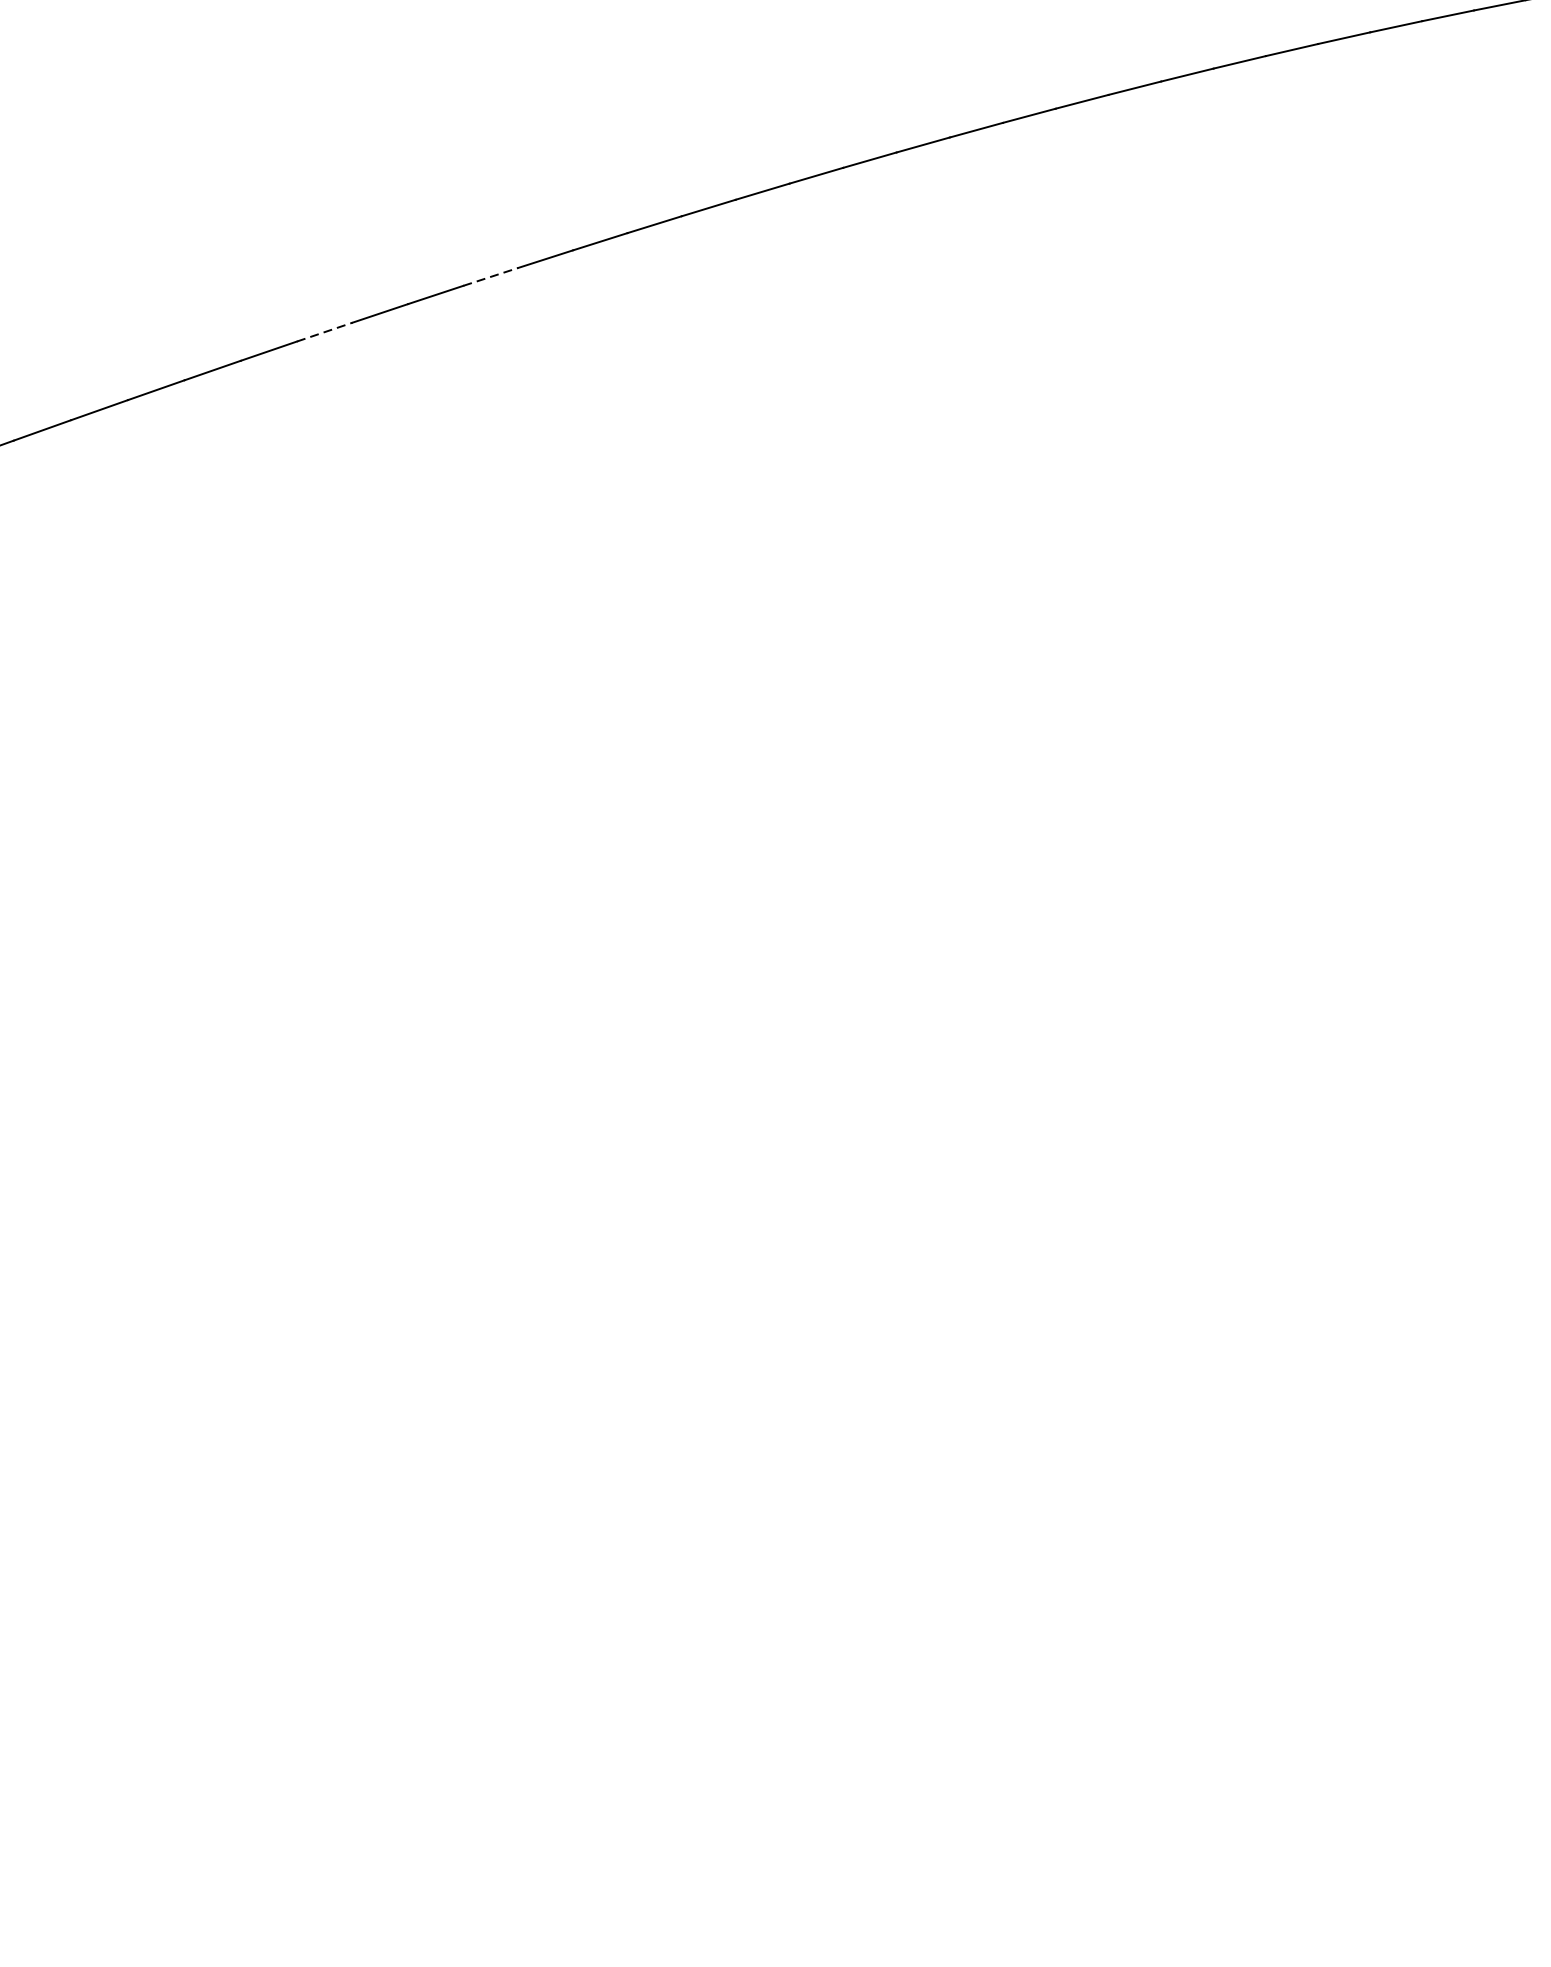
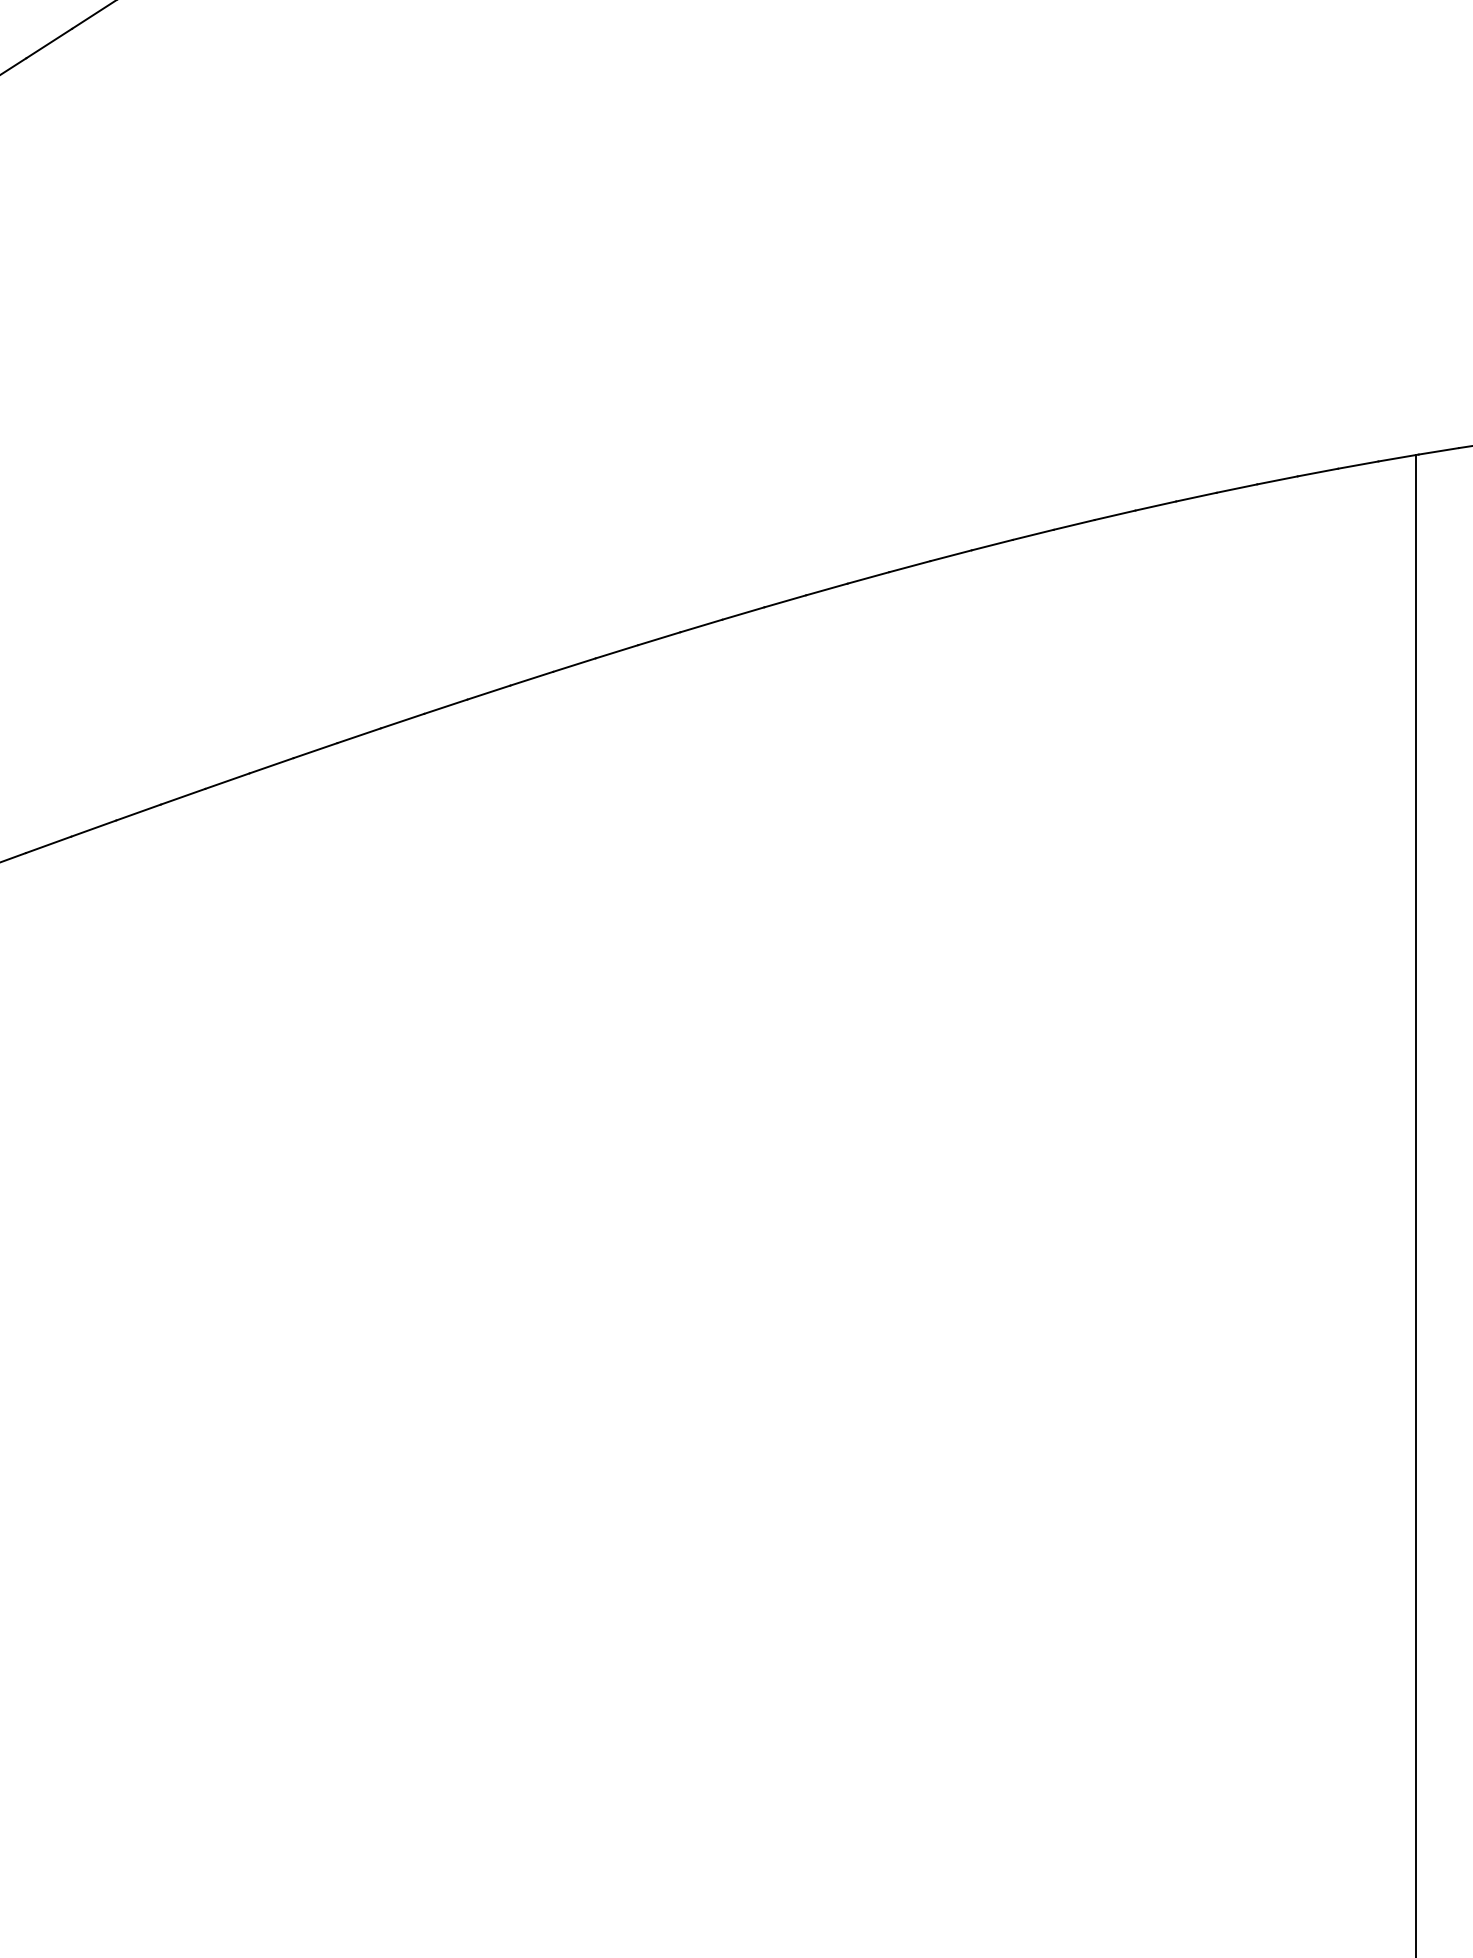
line: (490, 276) -> (488, 692), dashed -> solid
line: (325, 331) -> (359, 735), dashed -> solid

